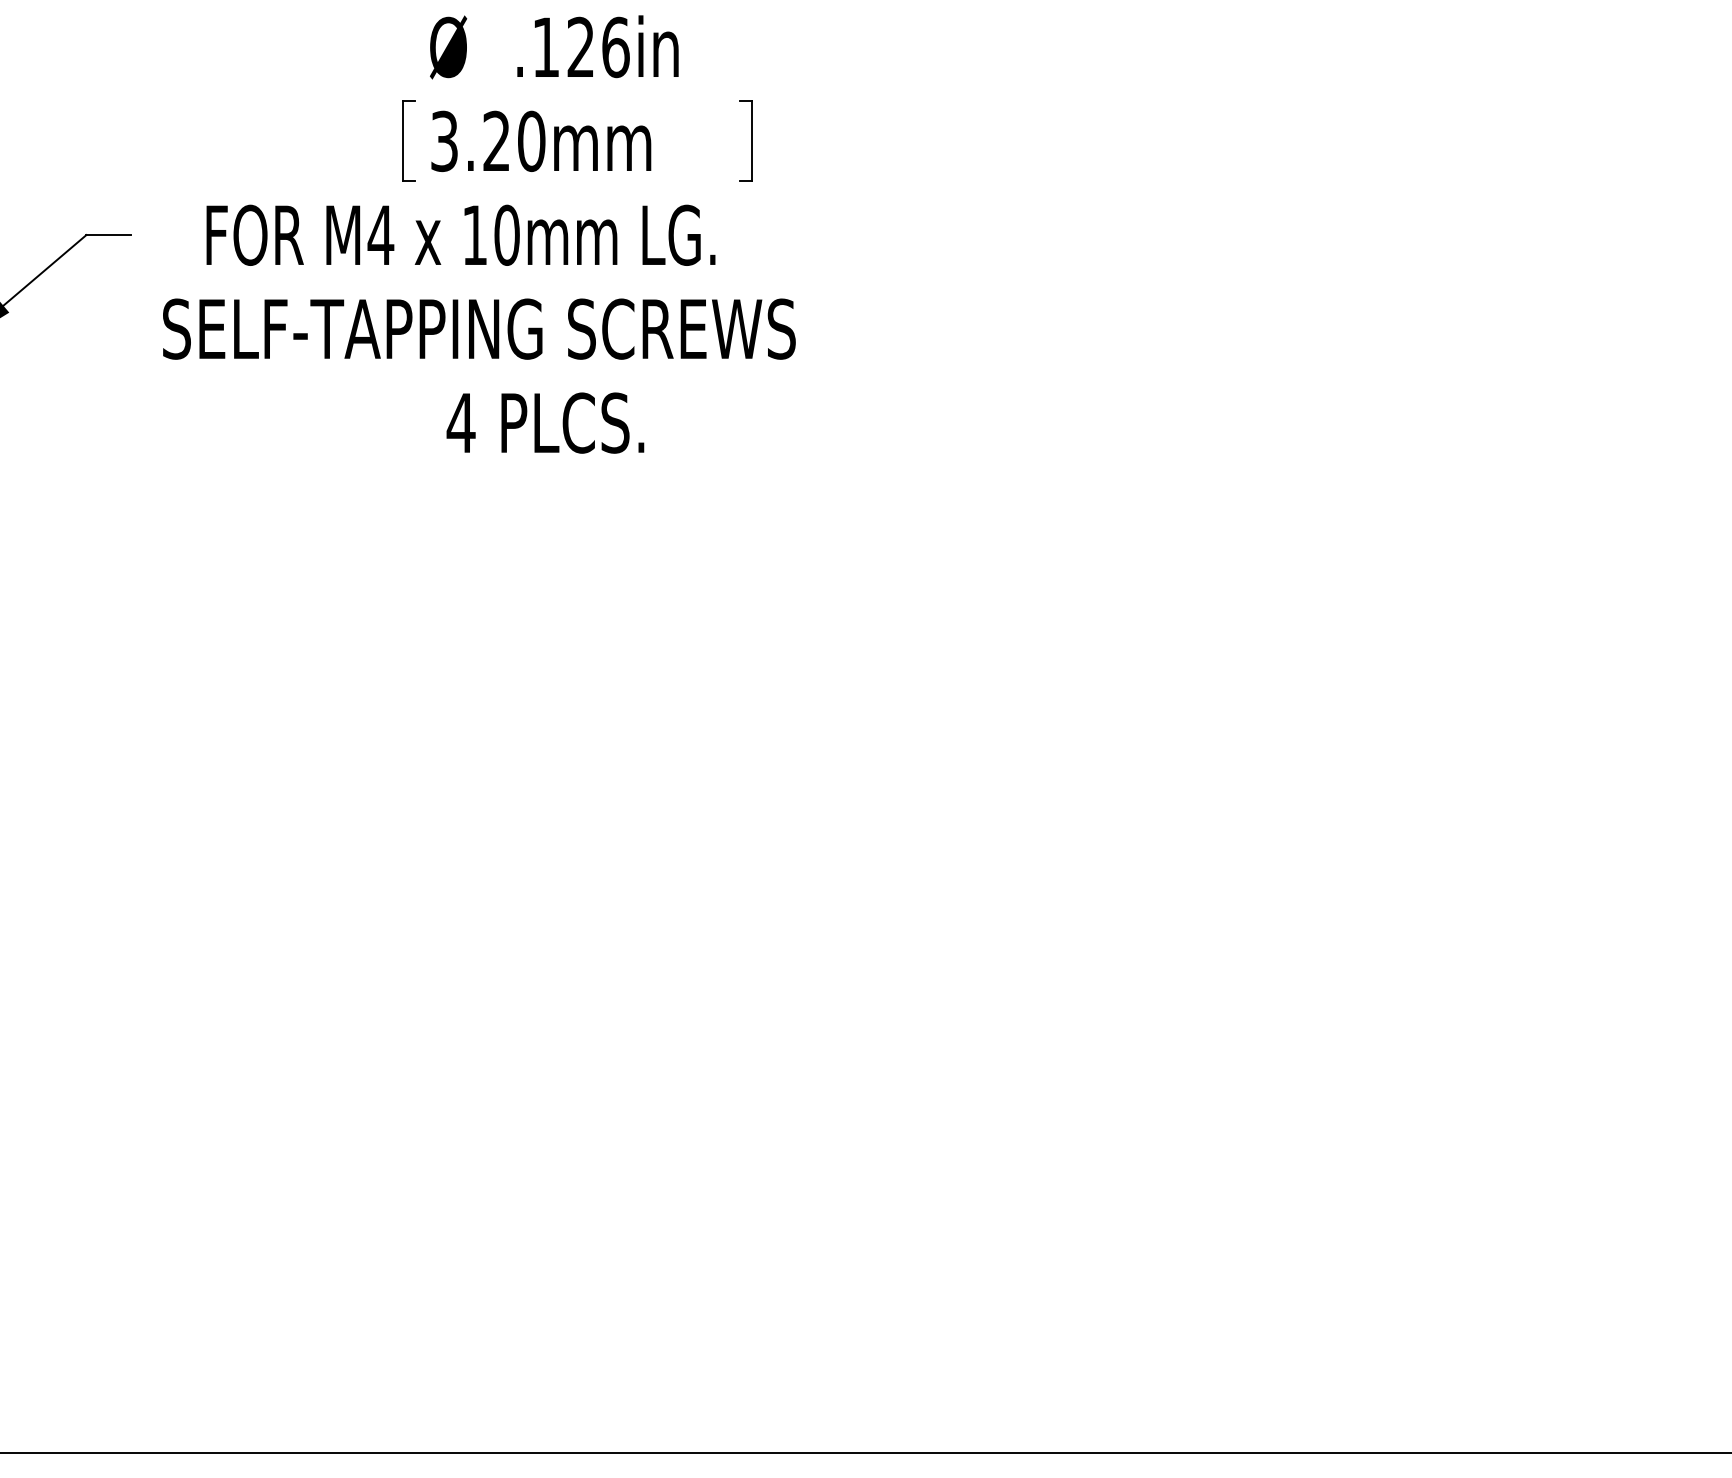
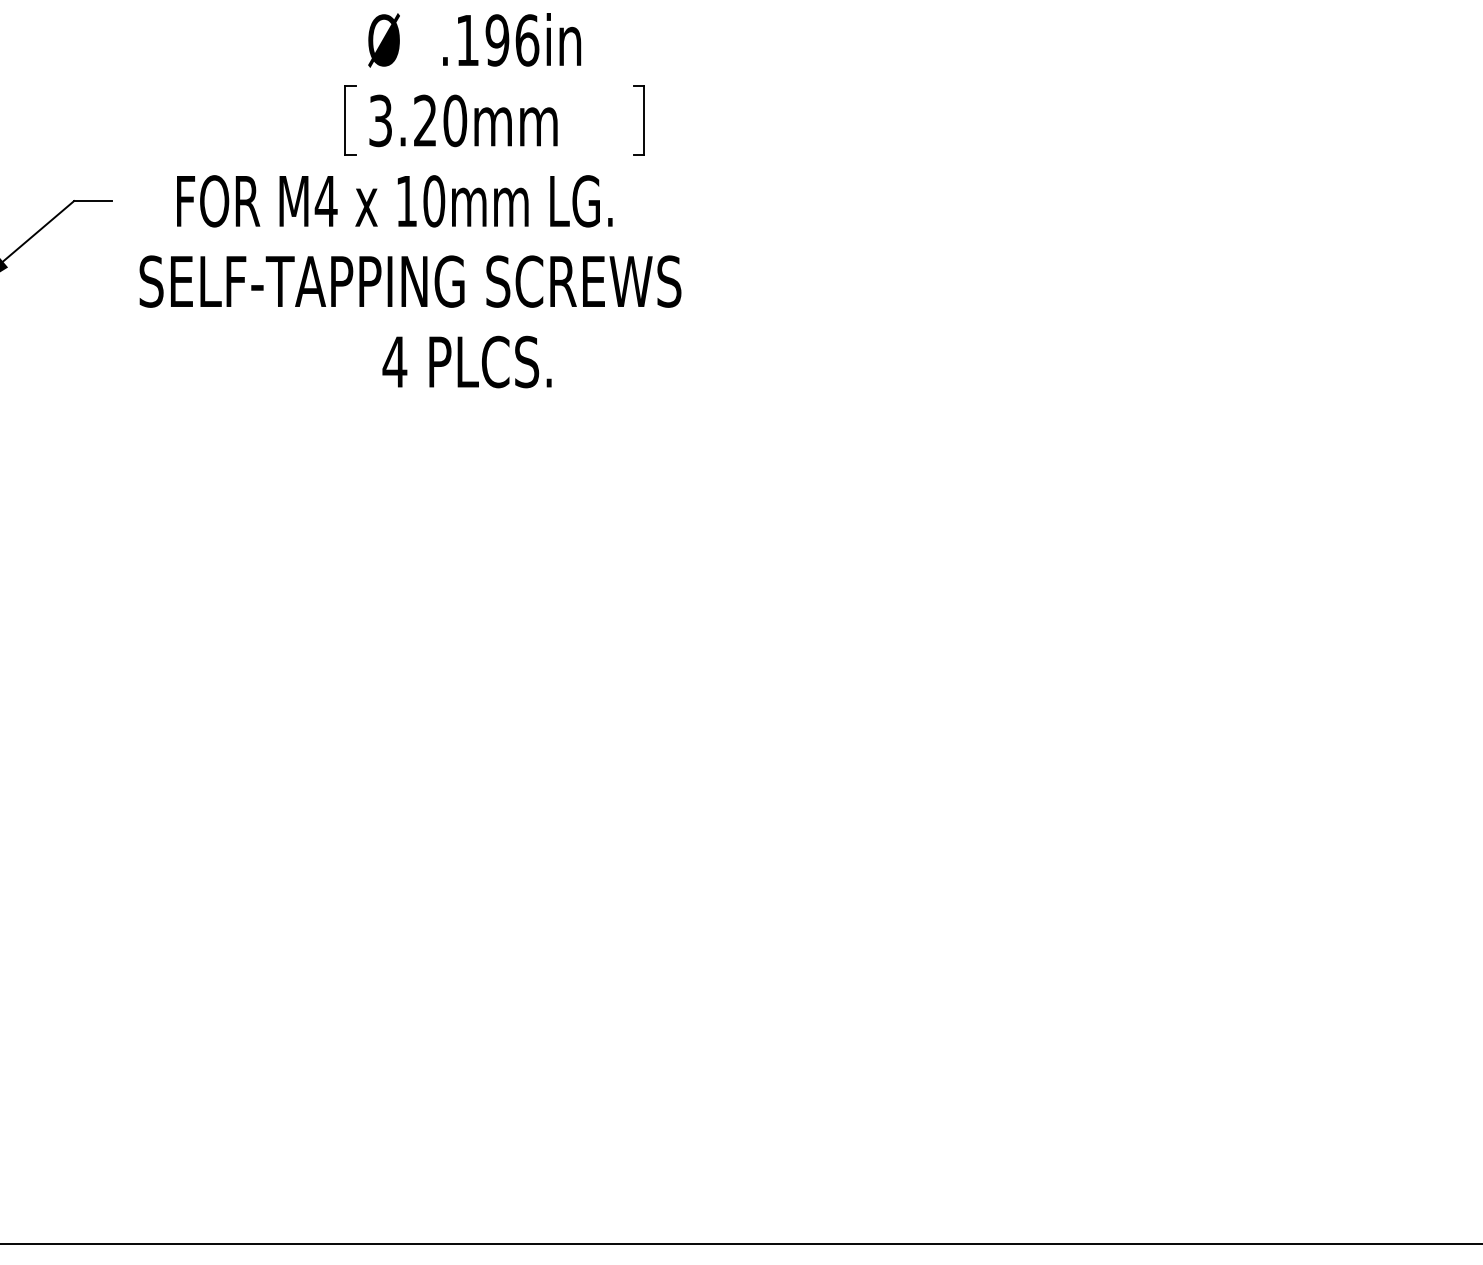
text: (580, 47) -> (497, 40), .126in -> .196in

